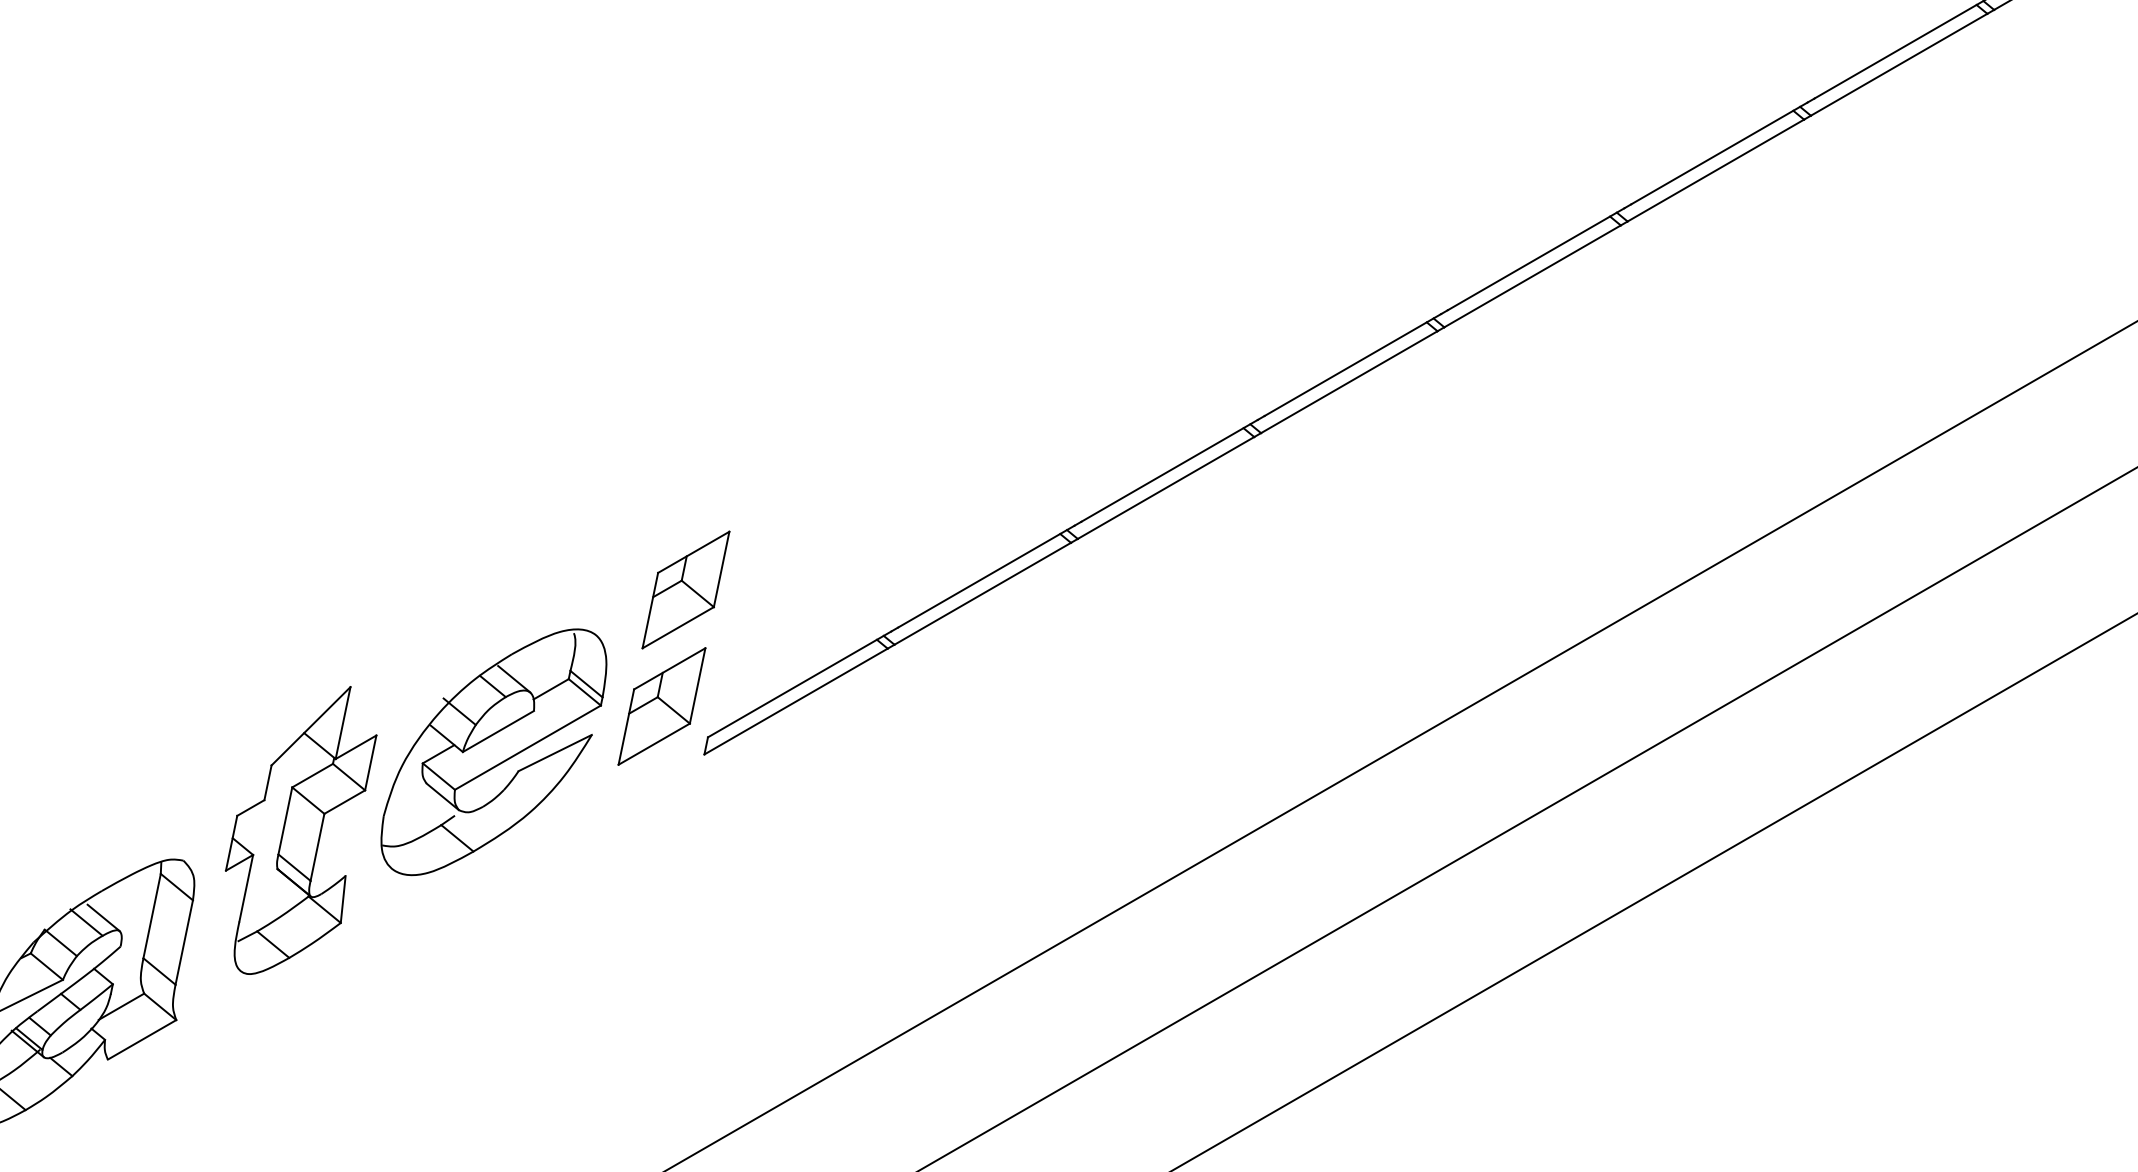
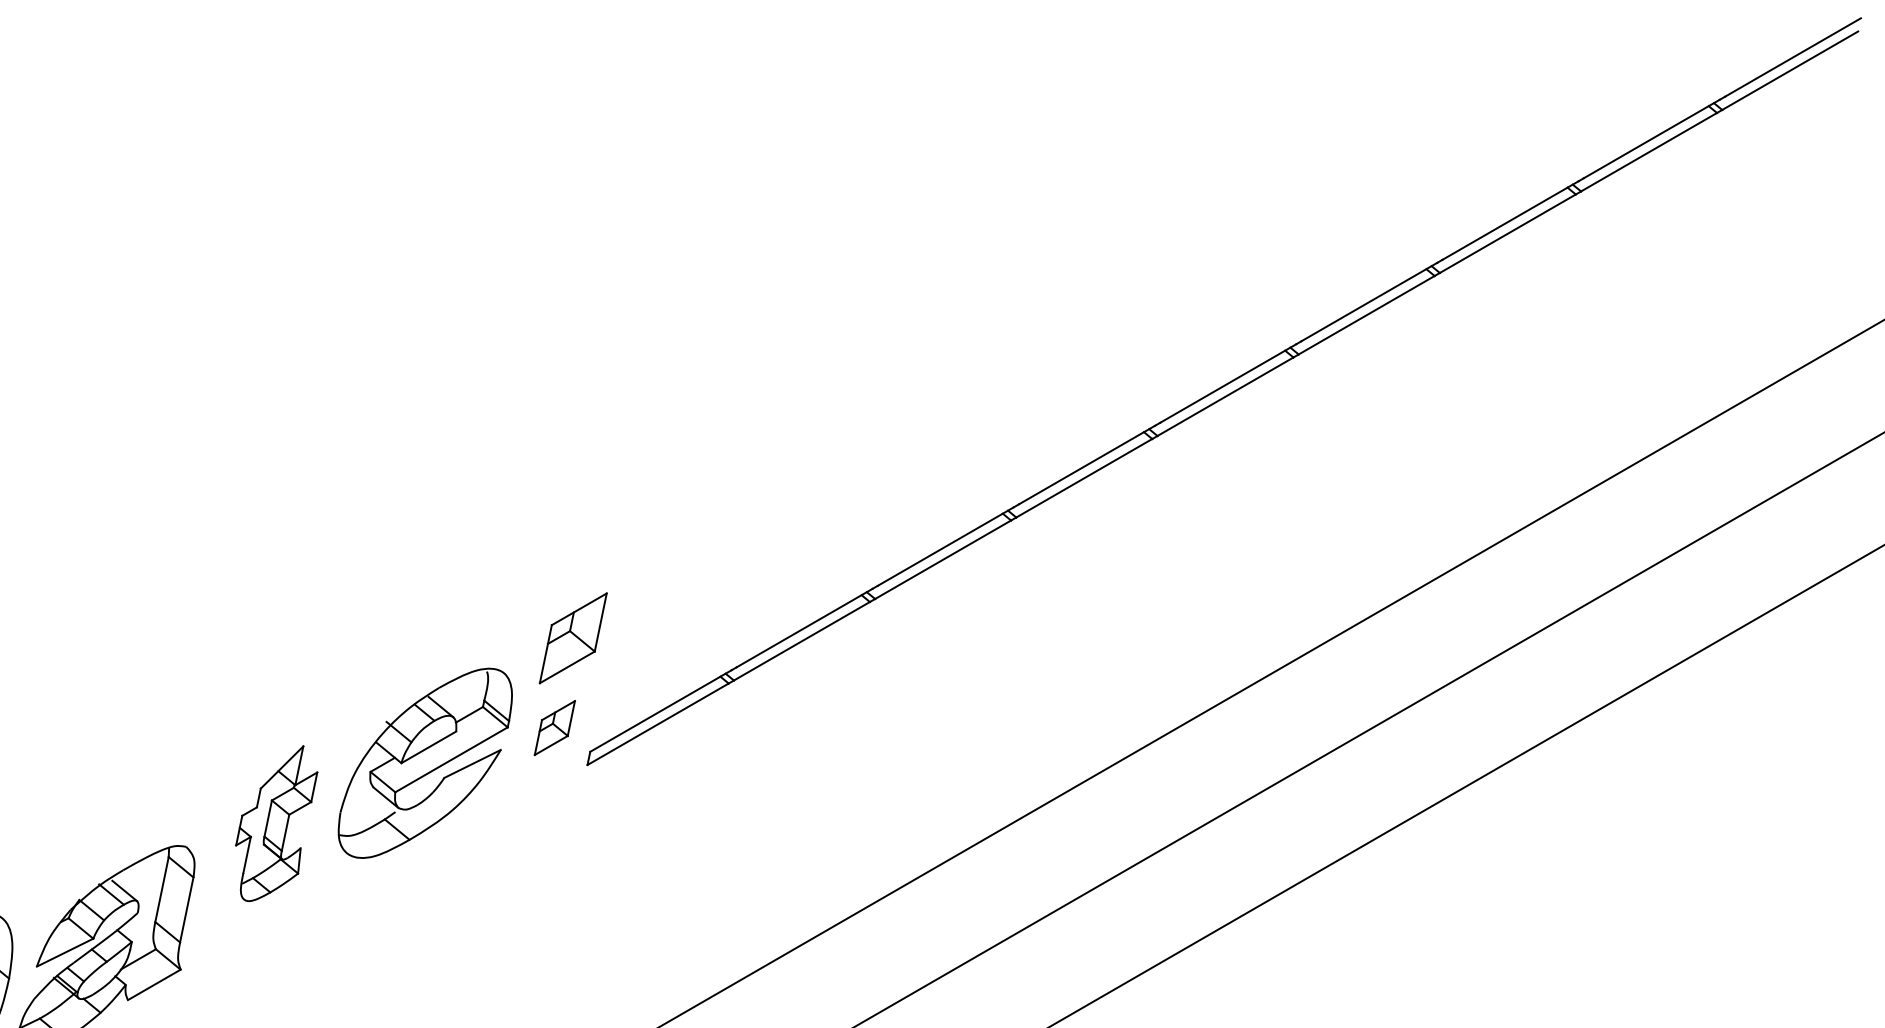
part: (661, 705) -> (554, 727), size x0.6
part: (300, 830) -> (276, 823), size x0.7

